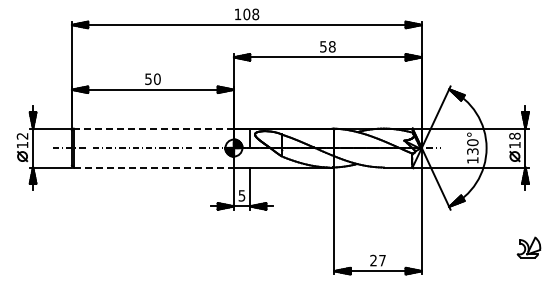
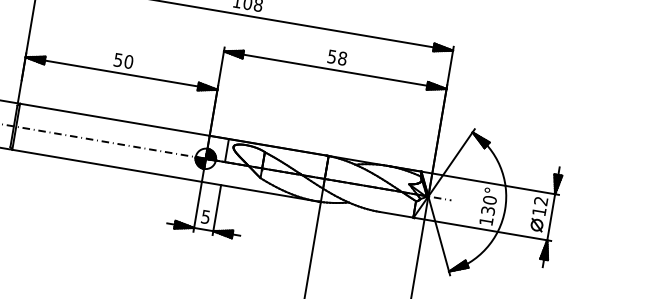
line: (153, 128) -> (114, 119), dashed -> solid
text: (514, 135) -> (540, 200), 18 -> 12
line: (154, 167) -> (107, 165), dashed -> solid

